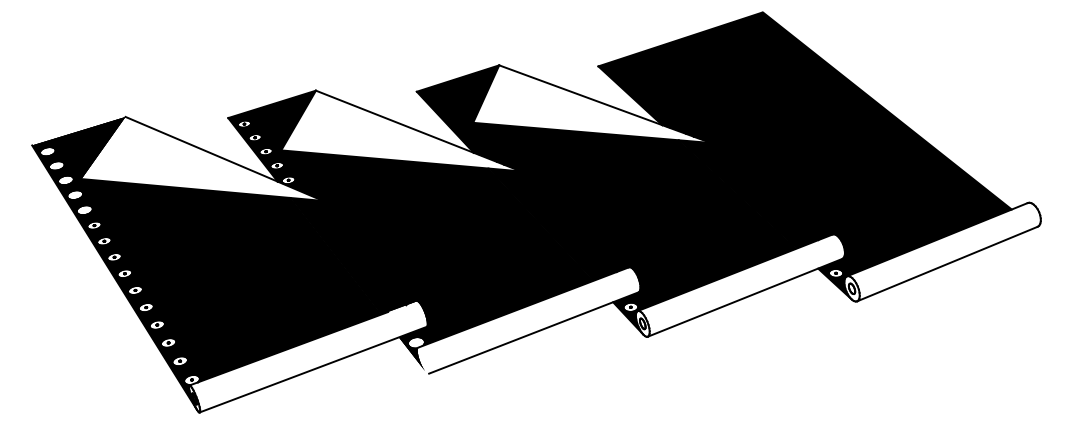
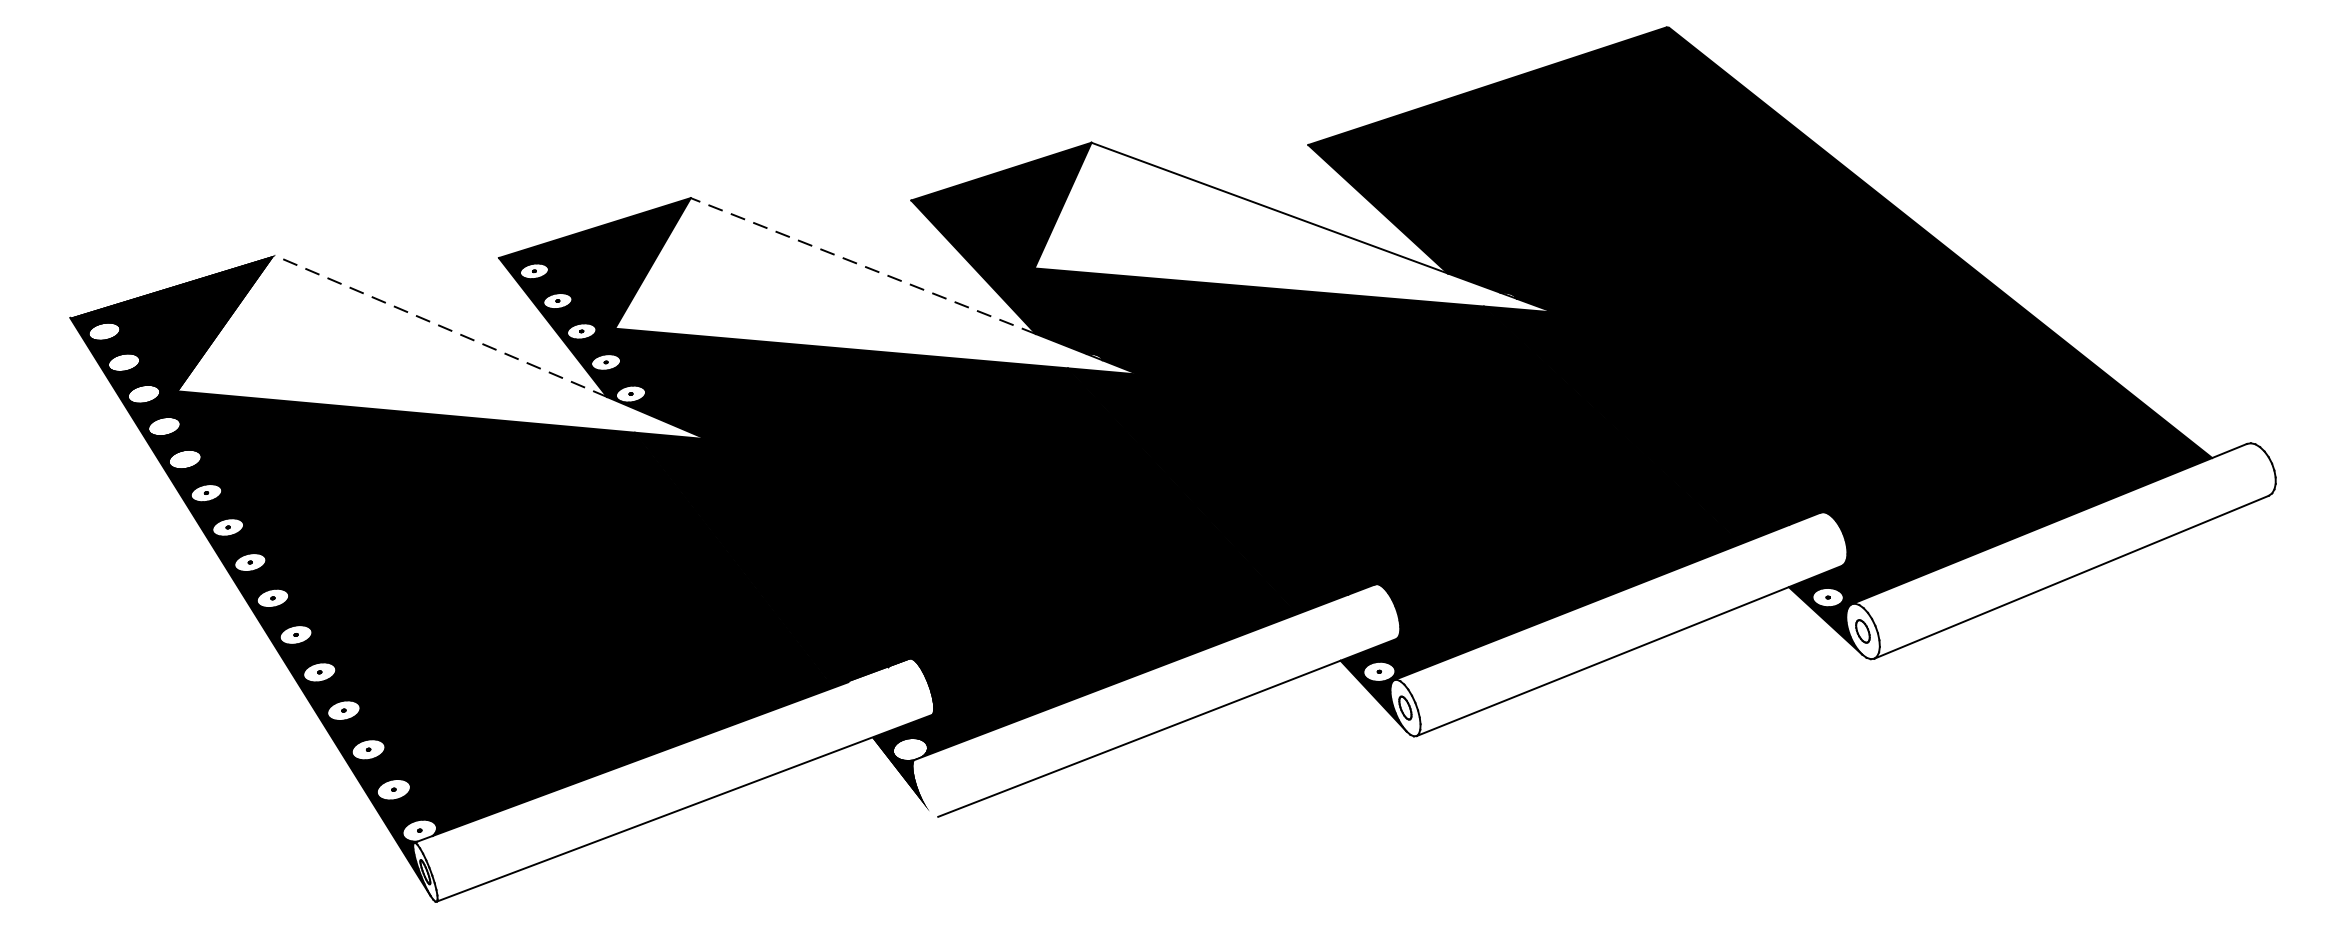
line: (394, 121) -> (862, 265), solid -> dashed
line: (201, 149) -> (440, 326), solid -> dashed

